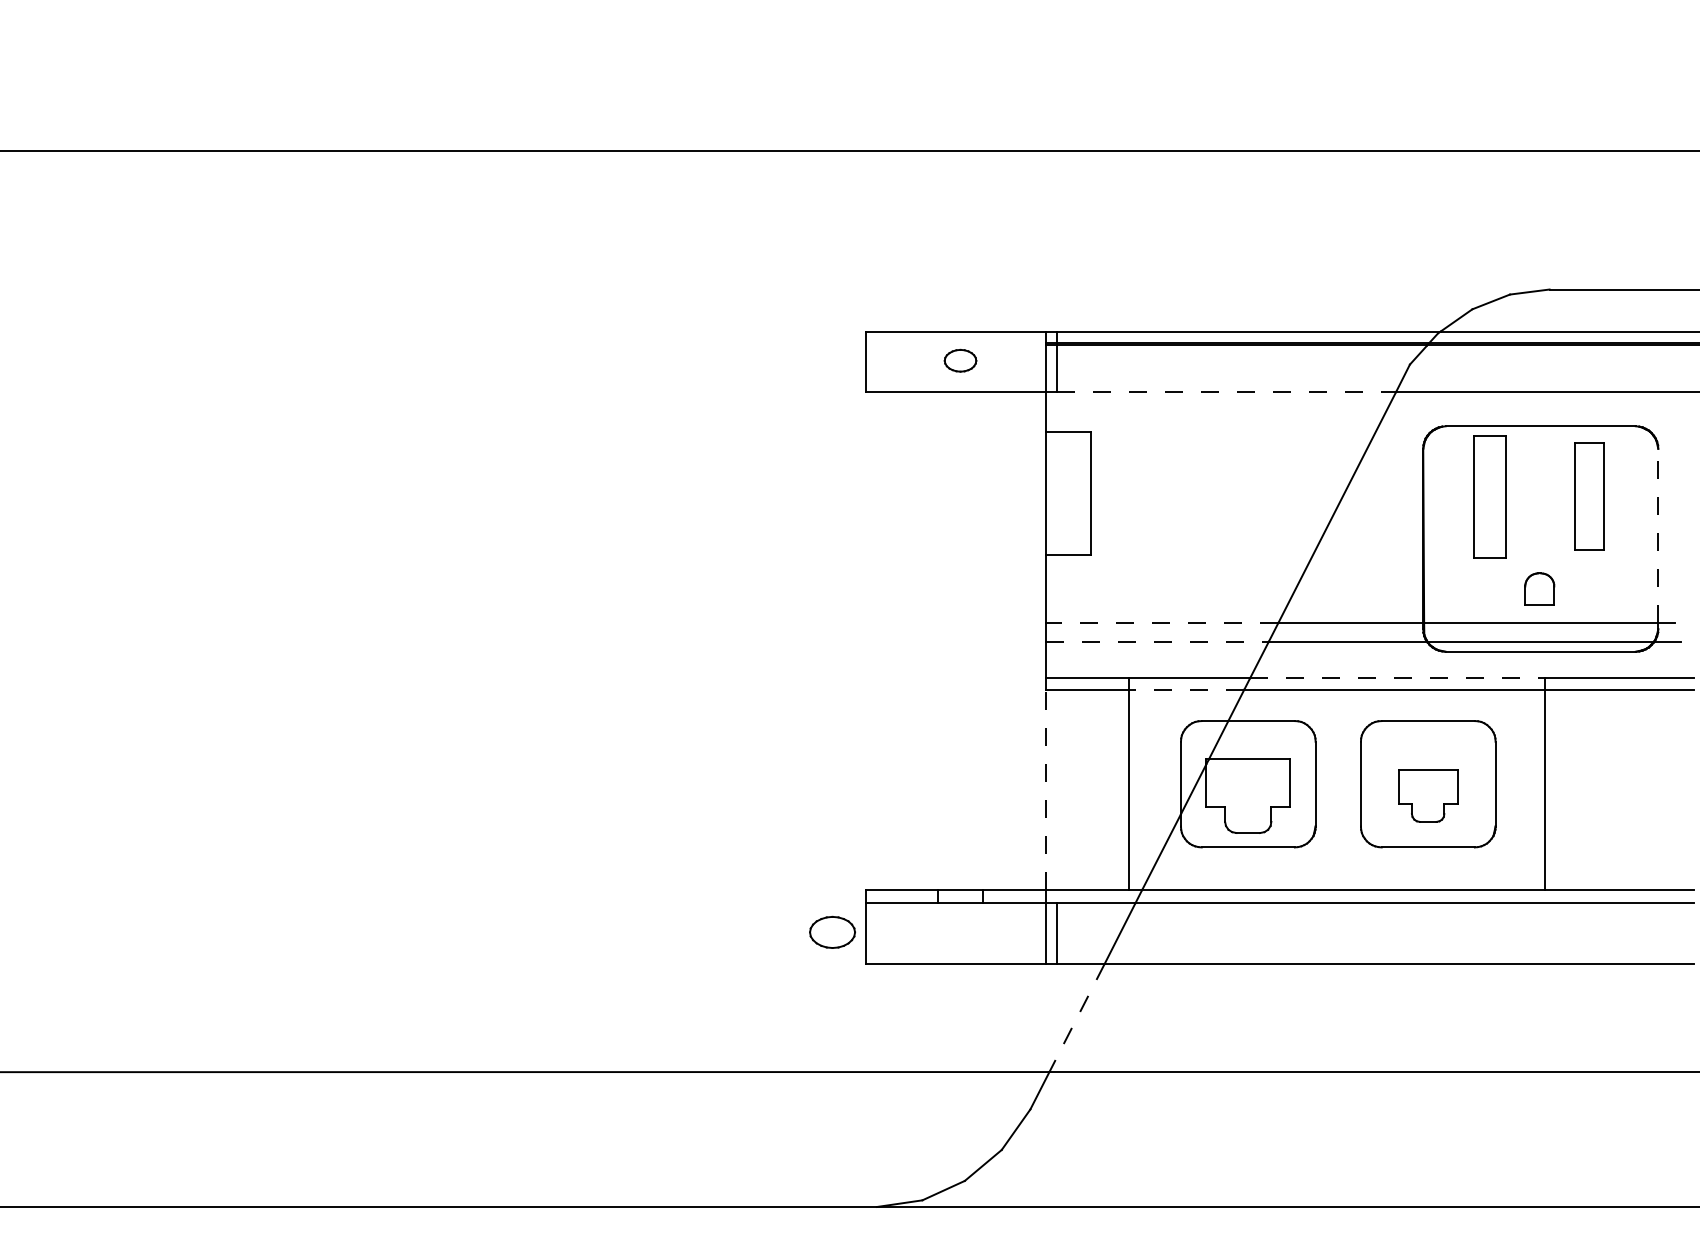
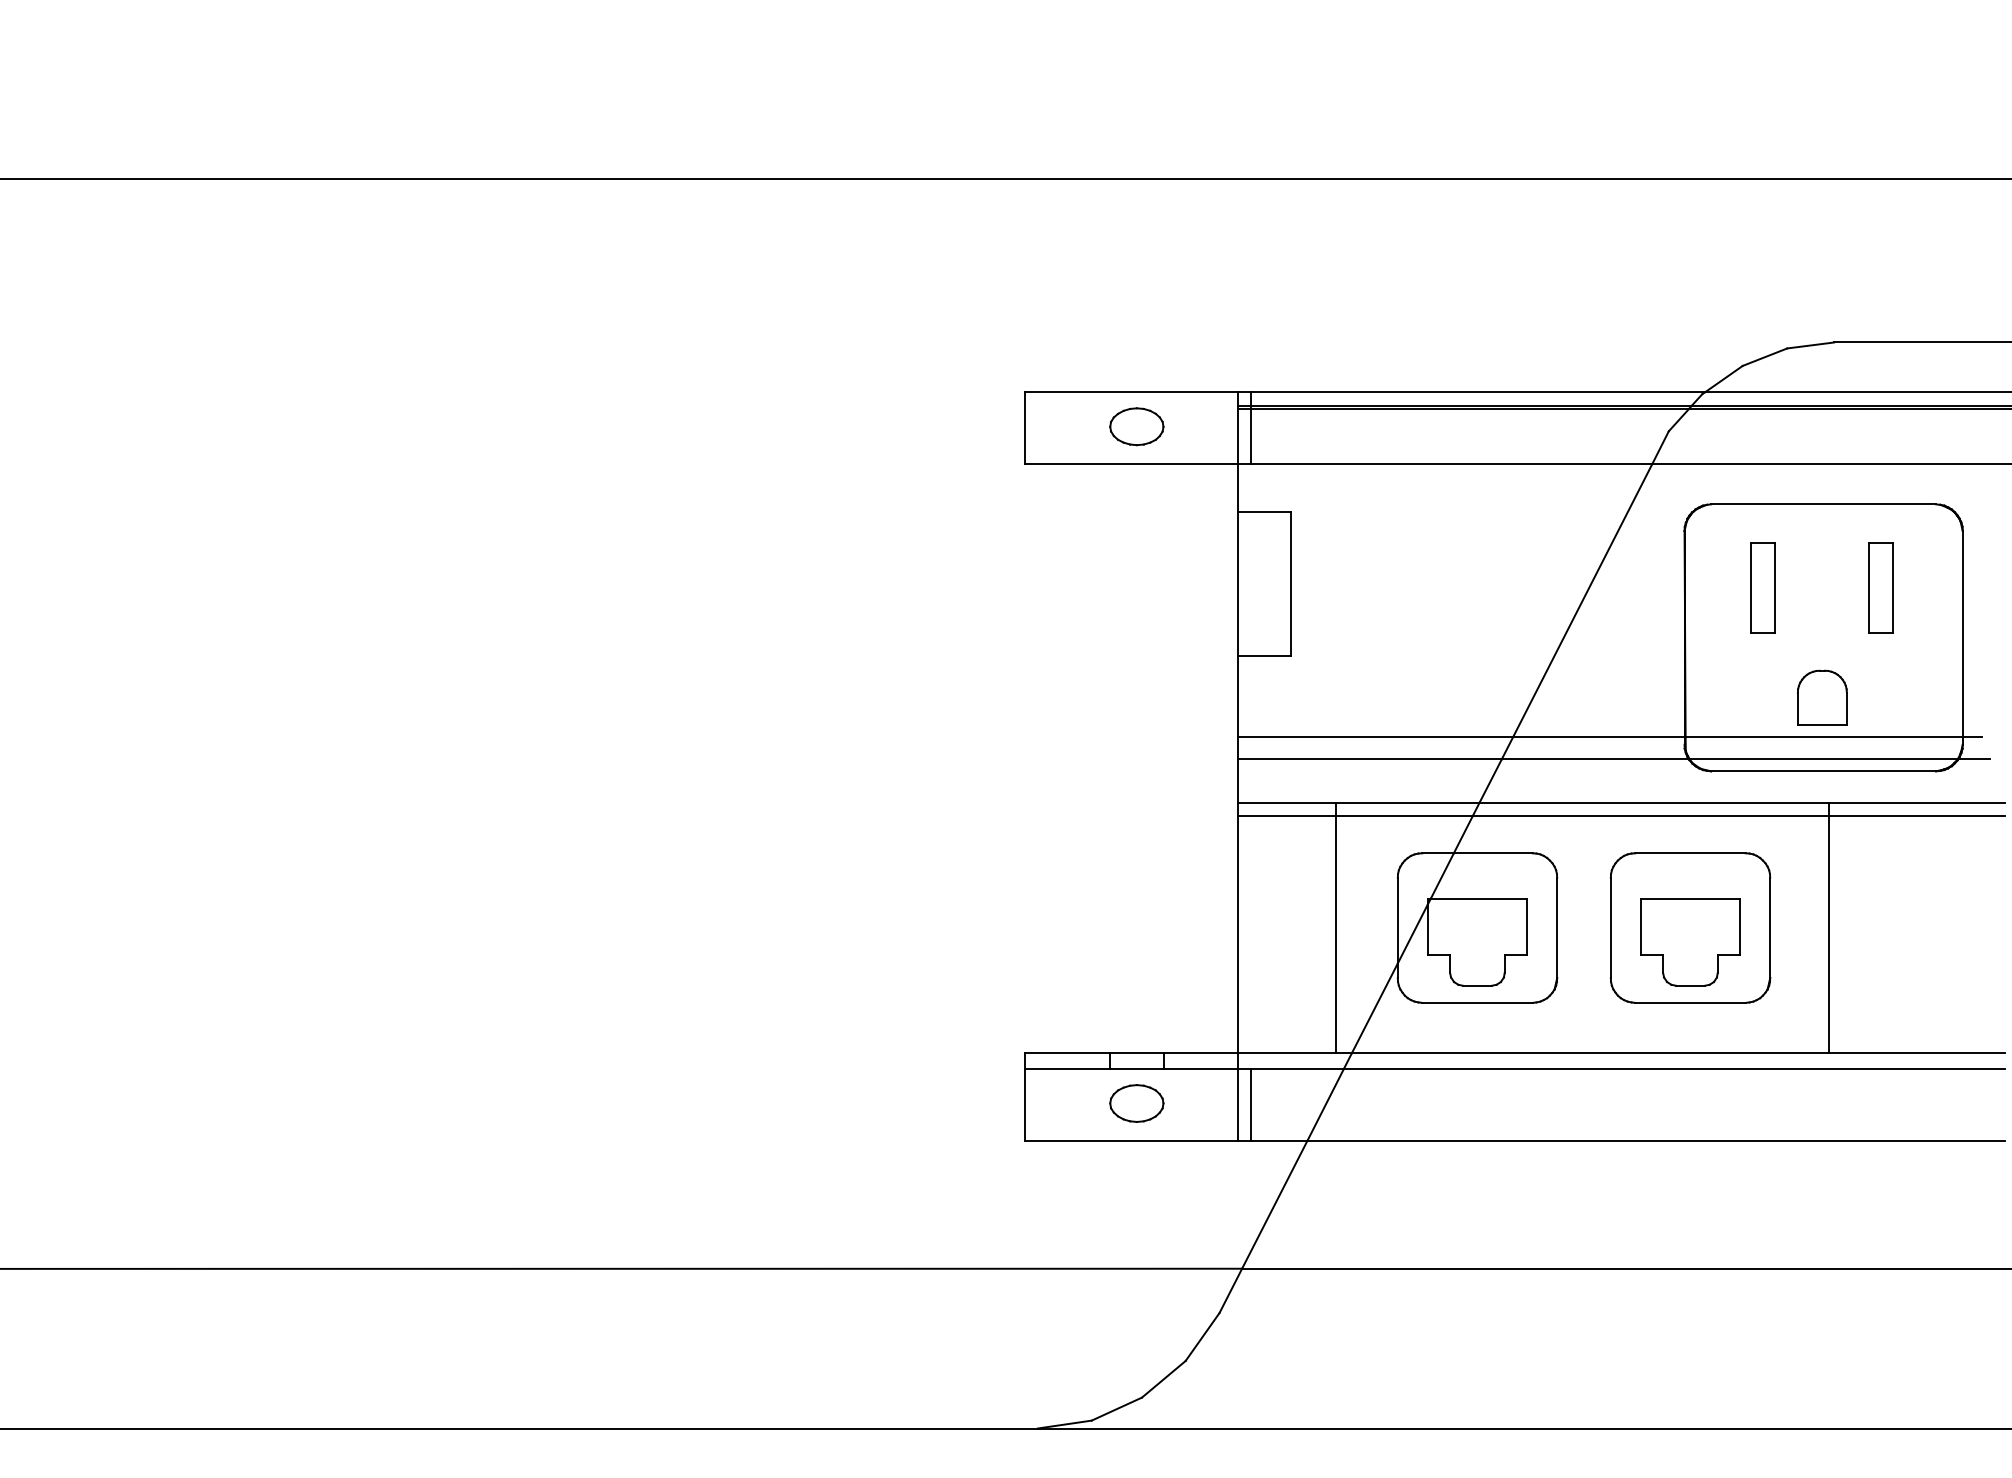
part: (960, 360) -> (1136, 426), size x1.43
line: (1226, 392) -> (1451, 464), dashed -> solid
part: (1489, 496) -> (1762, 587), size x0.62
part: (1589, 496) -> (1881, 587), size x0.71
line: (1658, 535) -> (1963, 633), dashed -> solid
part: (1539, 588) -> (1822, 696), size x1.43
line: (1161, 623) -> (1374, 737), dashed -> solid
line: (1157, 641) -> (1369, 759), dashed -> solid
line: (1397, 678) -> (1654, 802), dashed -> solid
line: (1186, 689) -> (1404, 815), dashed -> solid
line: (1045, 789) -> (1237, 934), dashed -> solid
part: (1427, 795) -> (1689, 941), size x1.43
part: (832, 931) -> (1136, 1102), moved
line: (1077, 1017) -> (1275, 1204), dashed -> solid

